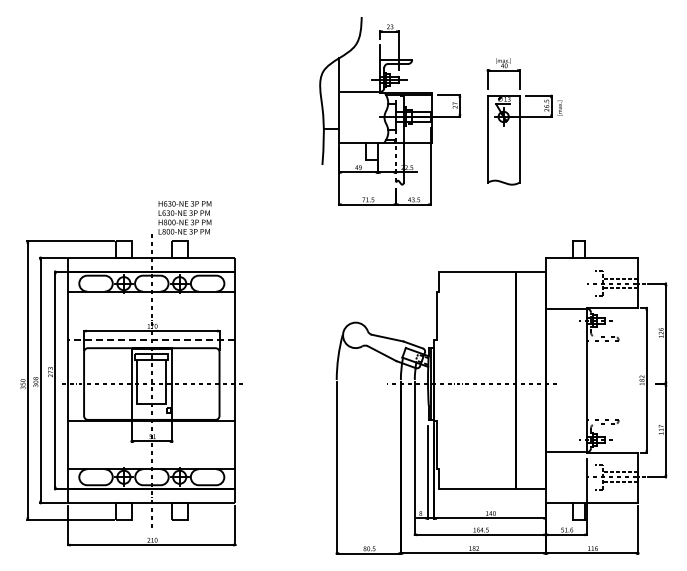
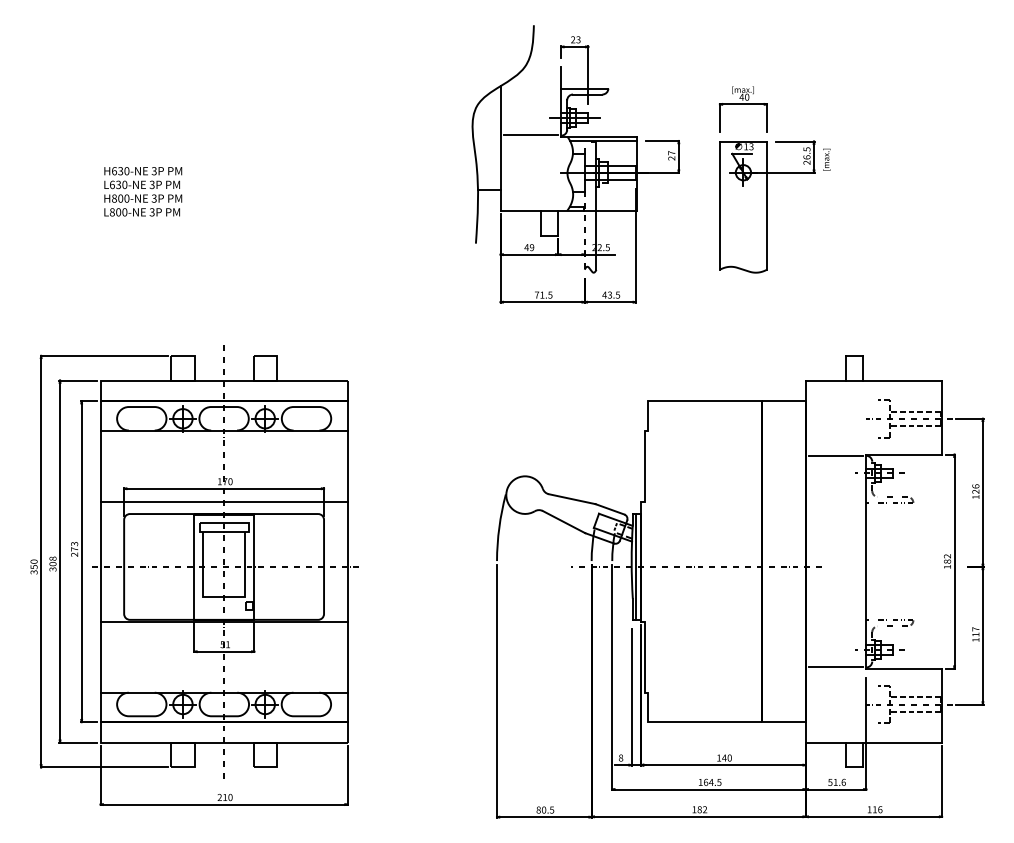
text: (184, 217) -> (142, 191), moved
line: (151, 339) -> (223, 501), dashed -> solid

